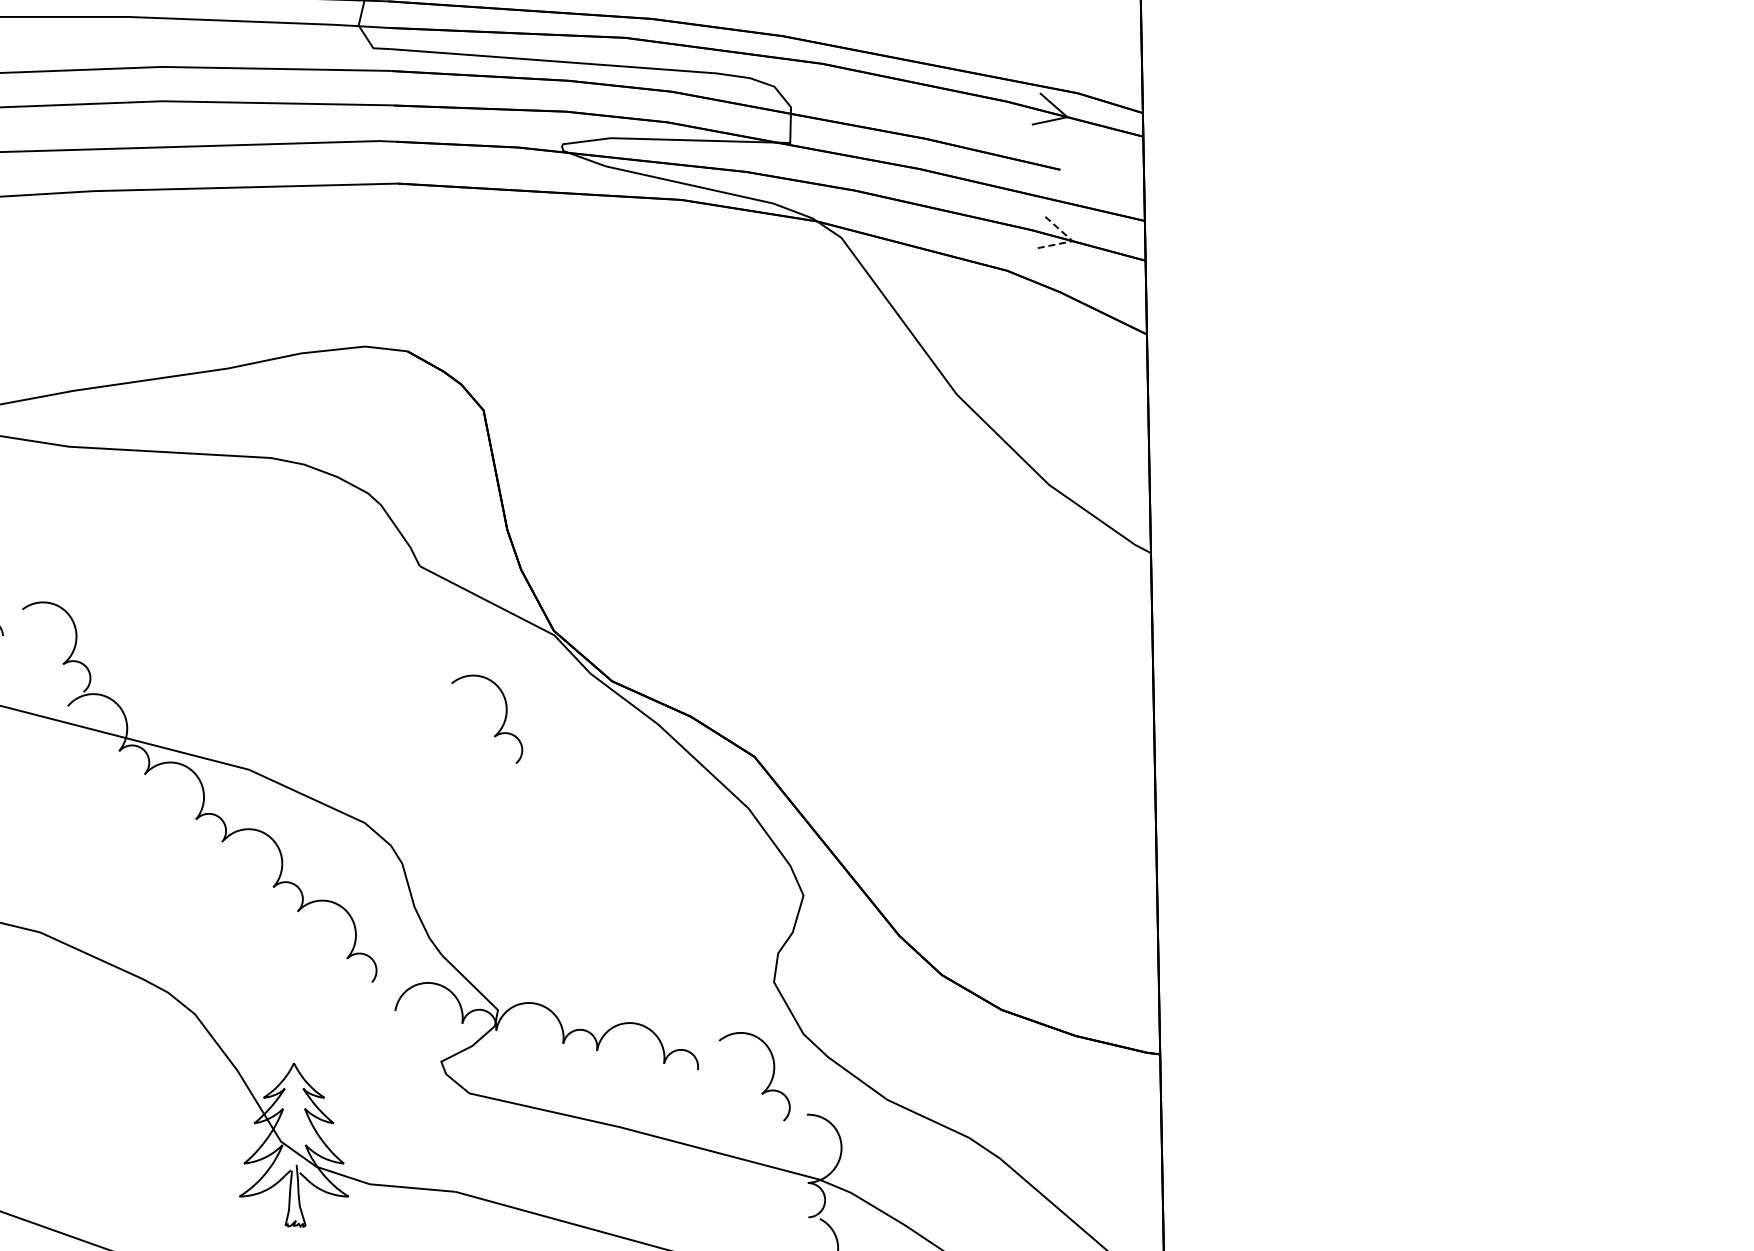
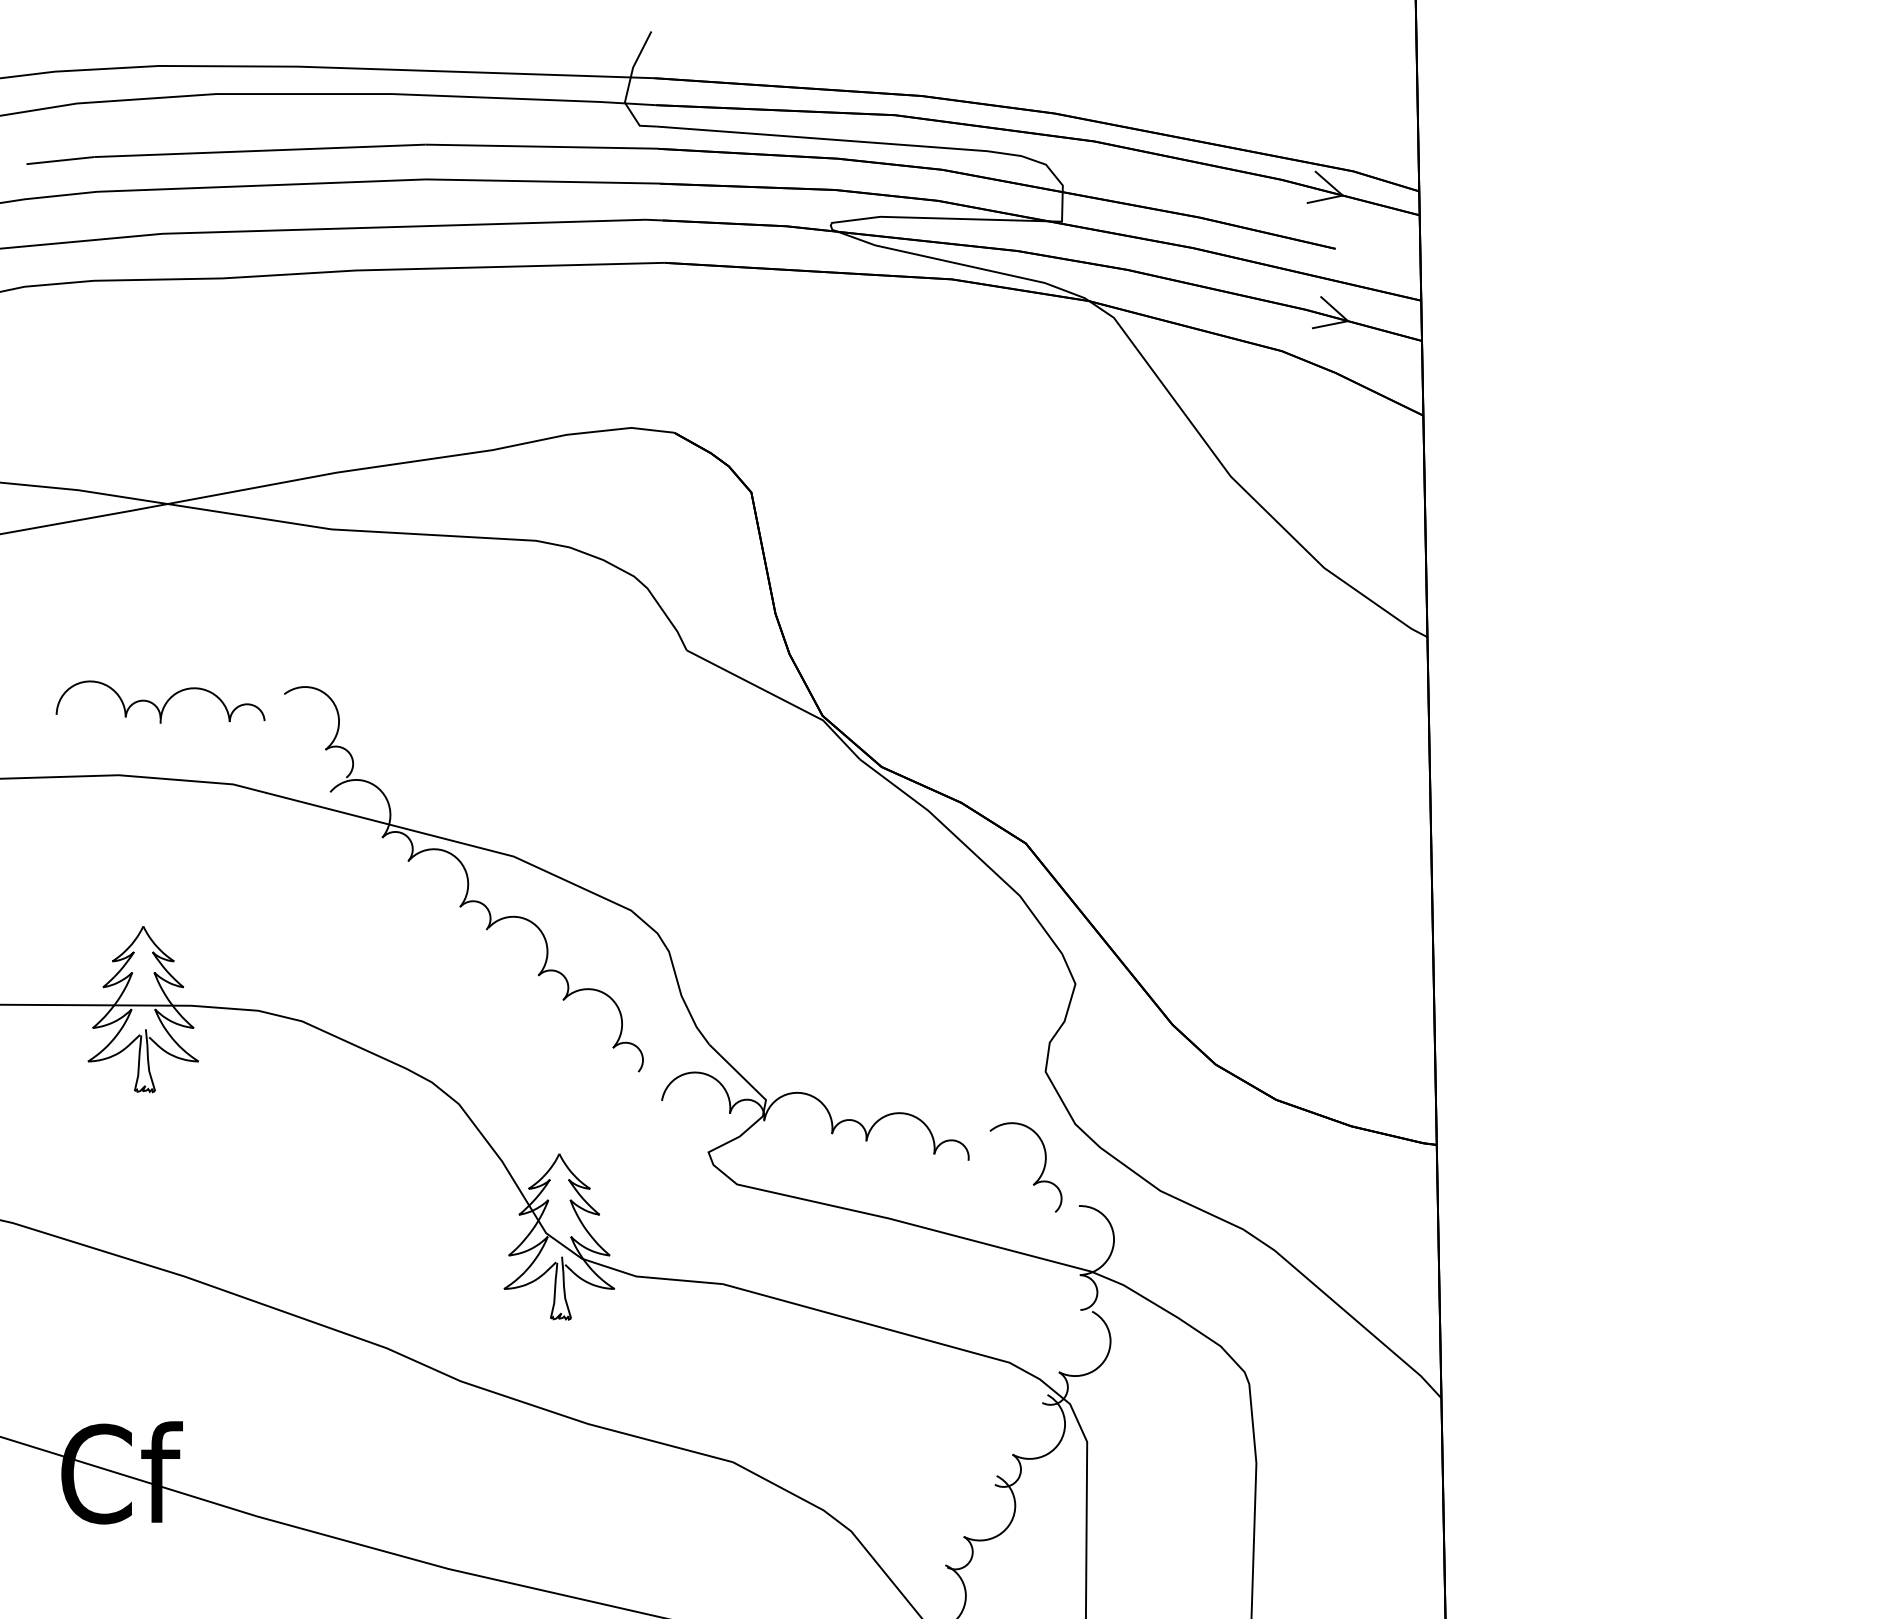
line: (1073, 241) -> (1348, 321), dashed -> solid
part: (499, 729) -> (767, 815), removed

